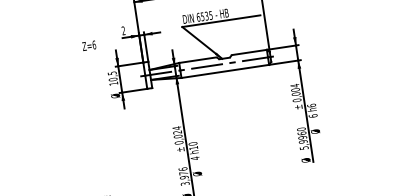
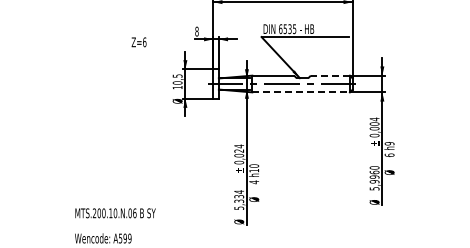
text: (123, 30) -> (196, 31), 2 -> 8
text: (88, 46) -> (138, 42), moved
line: (249, 52) -> (330, 75), solid -> dashed
line: (225, 71) -> (301, 92), solid -> dashed
text: (311, 105) -> (389, 143), h6 -> h9
text: (184, 175) -> (239, 199), 3,976 -> 5,334

